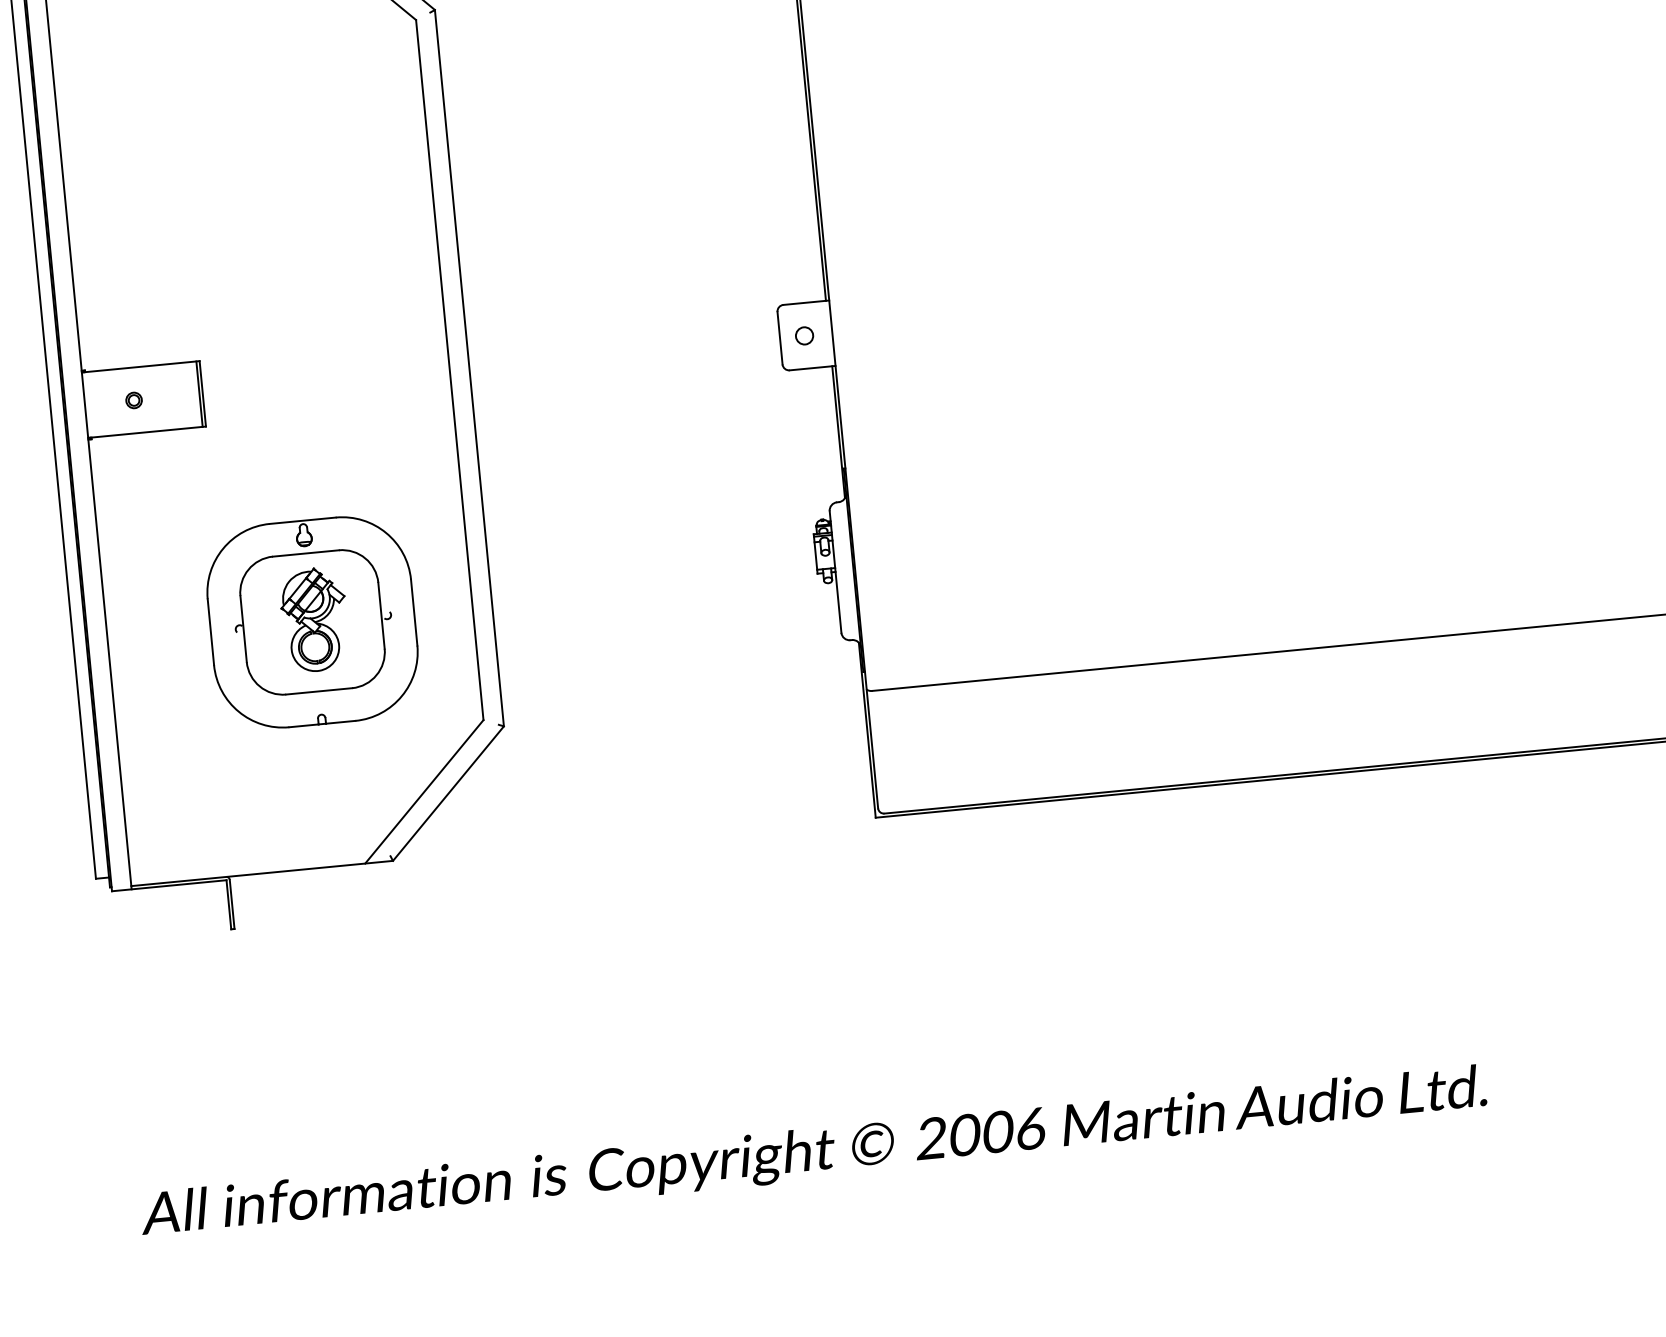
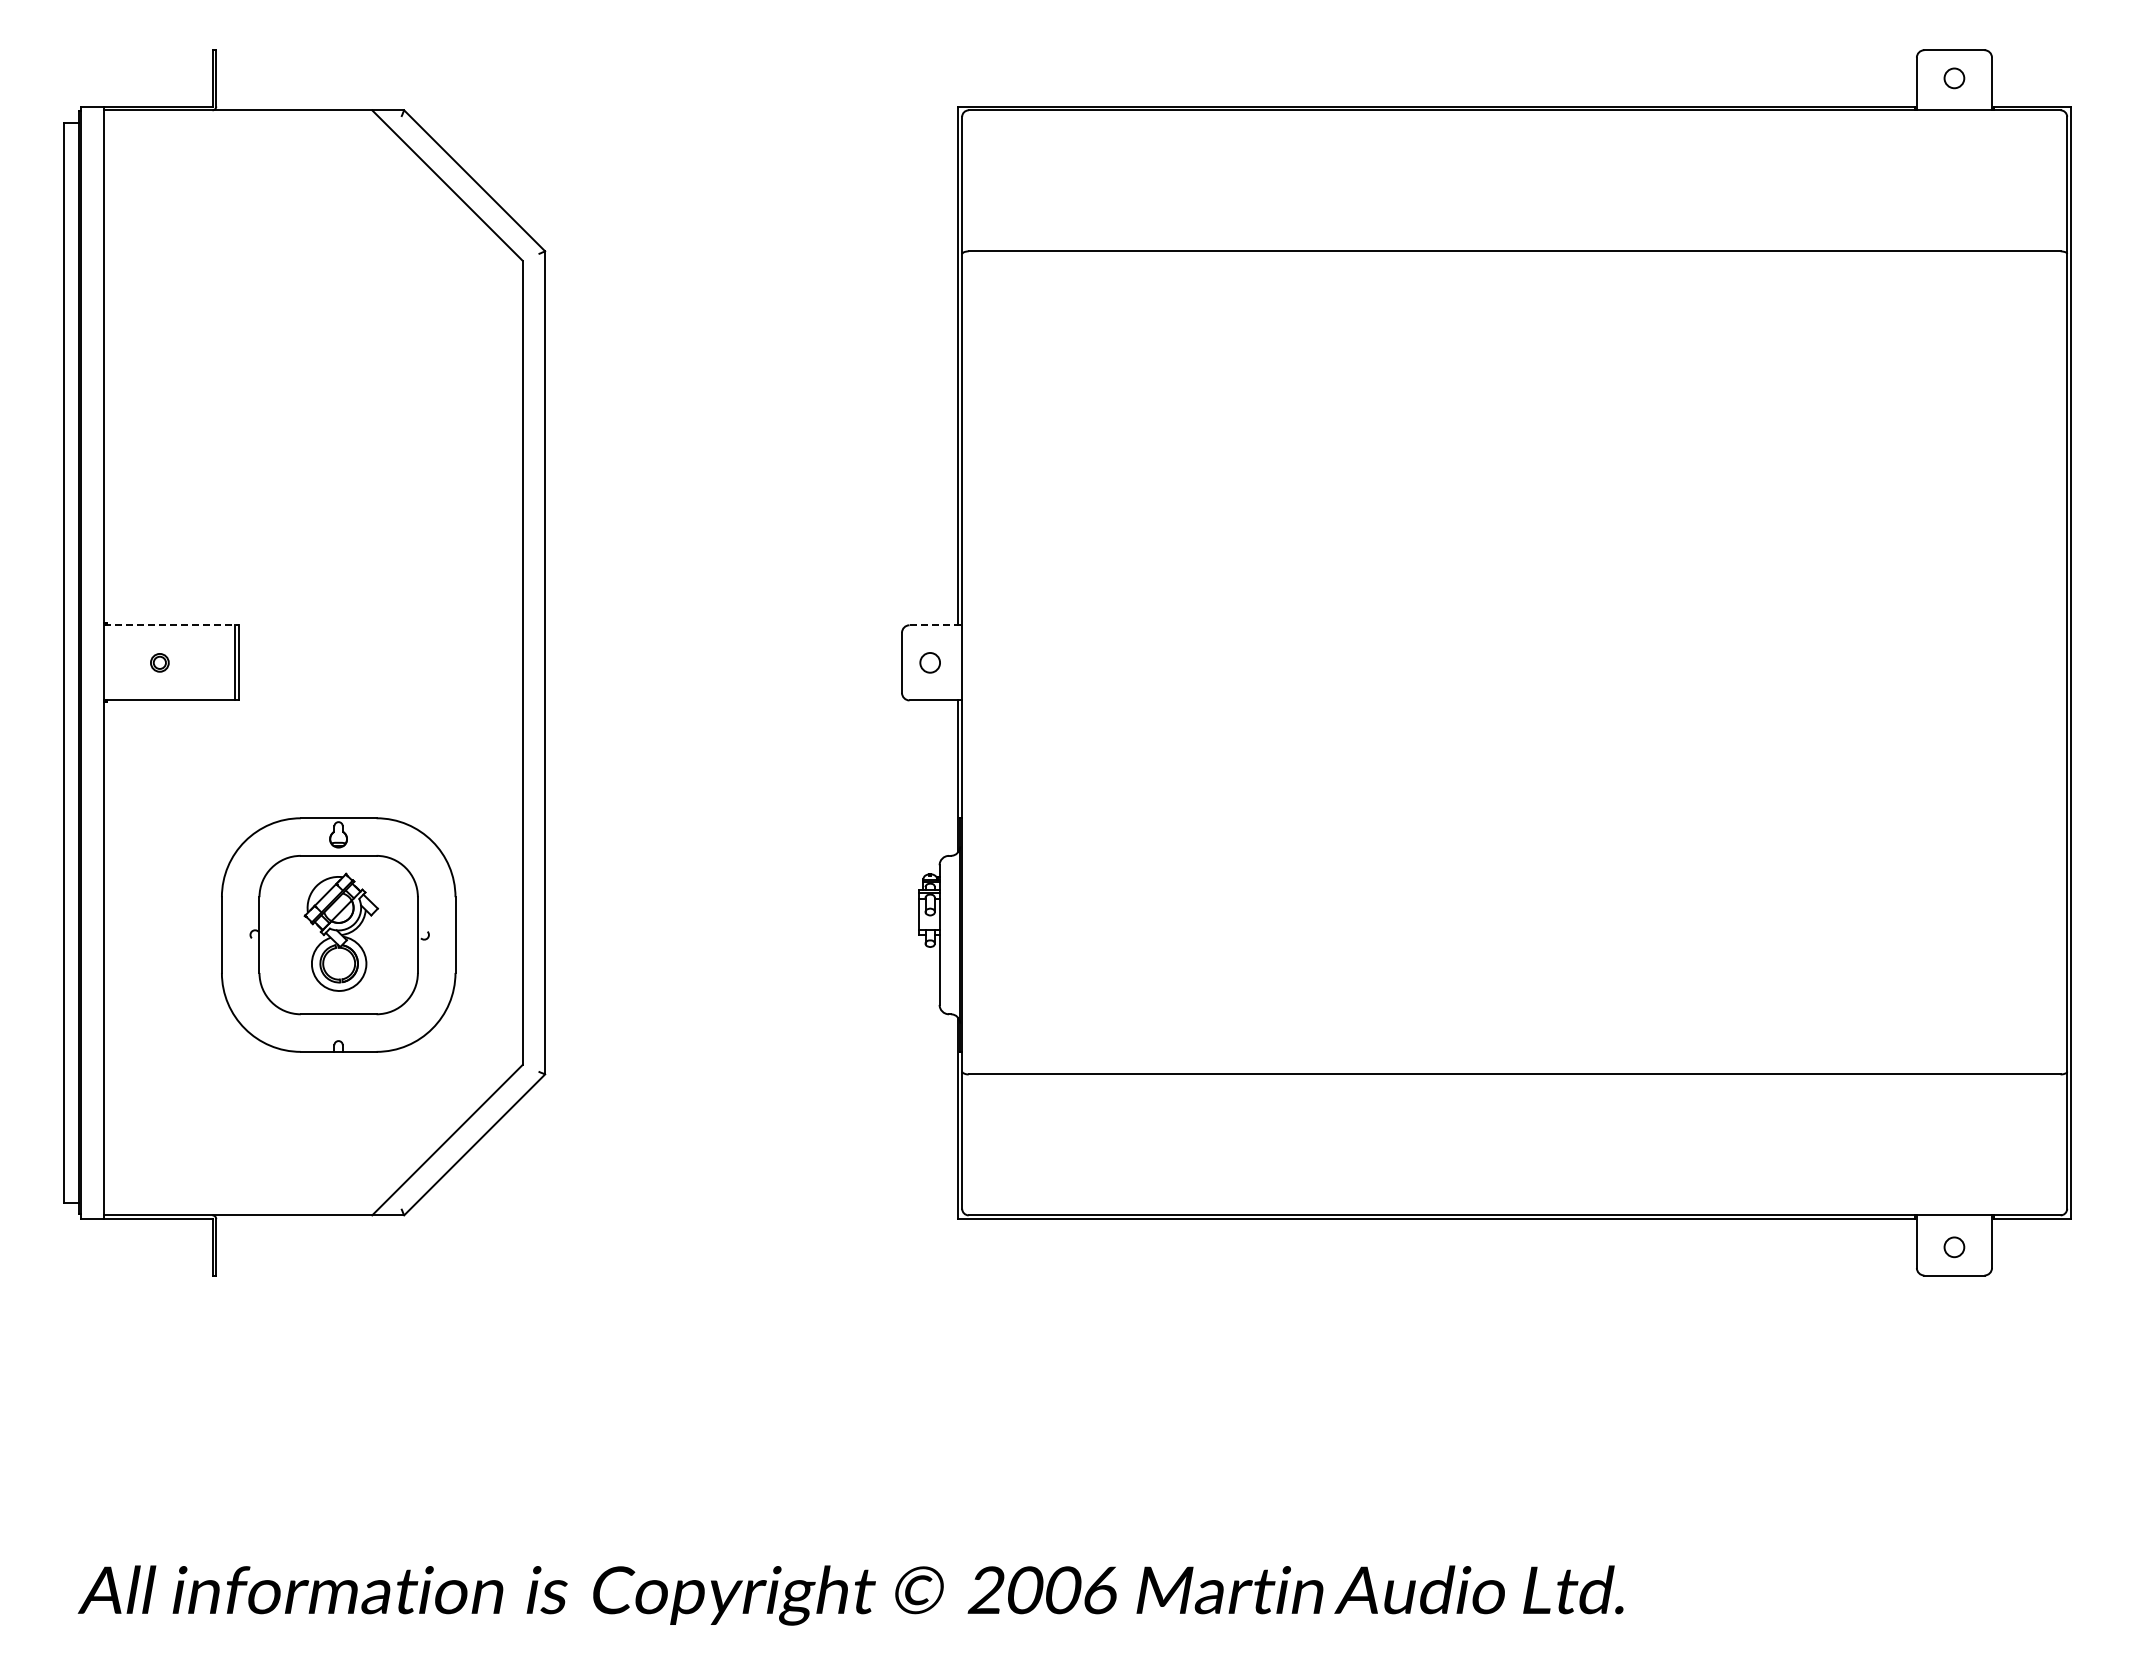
line: (806, 302) -> (936, 625), solid -> dashed
line: (141, 366) -> (171, 625), solid -> dashed

